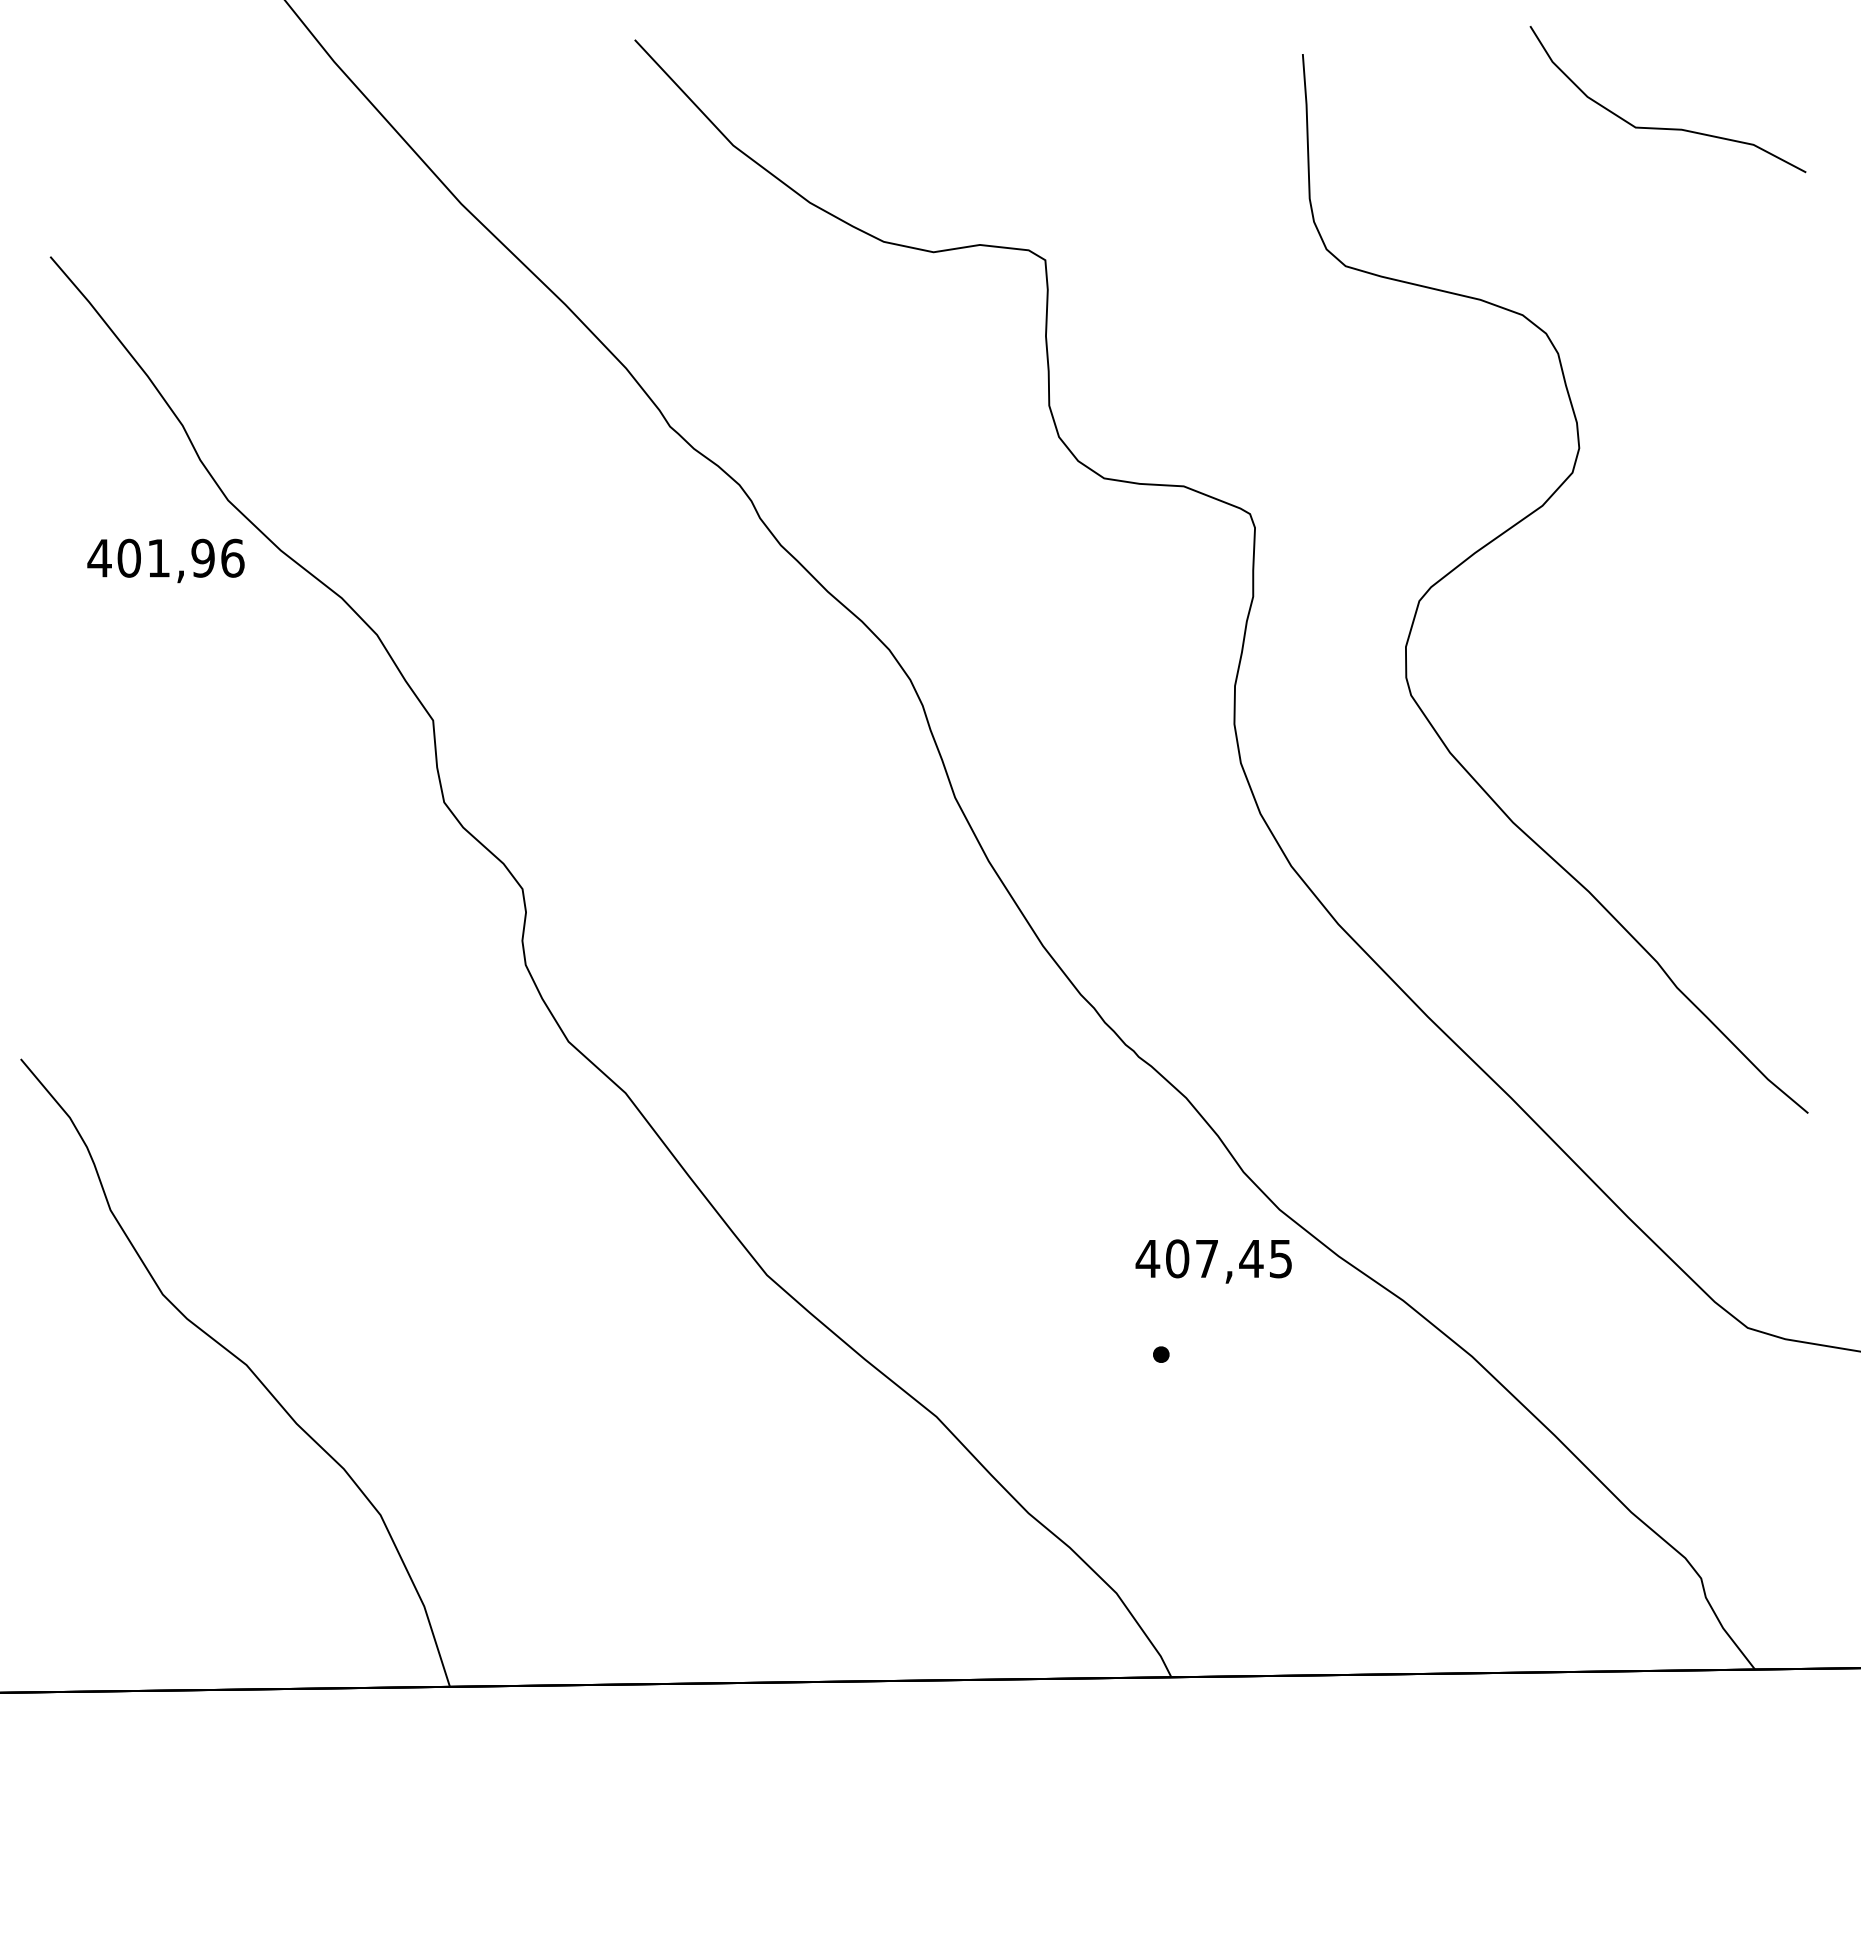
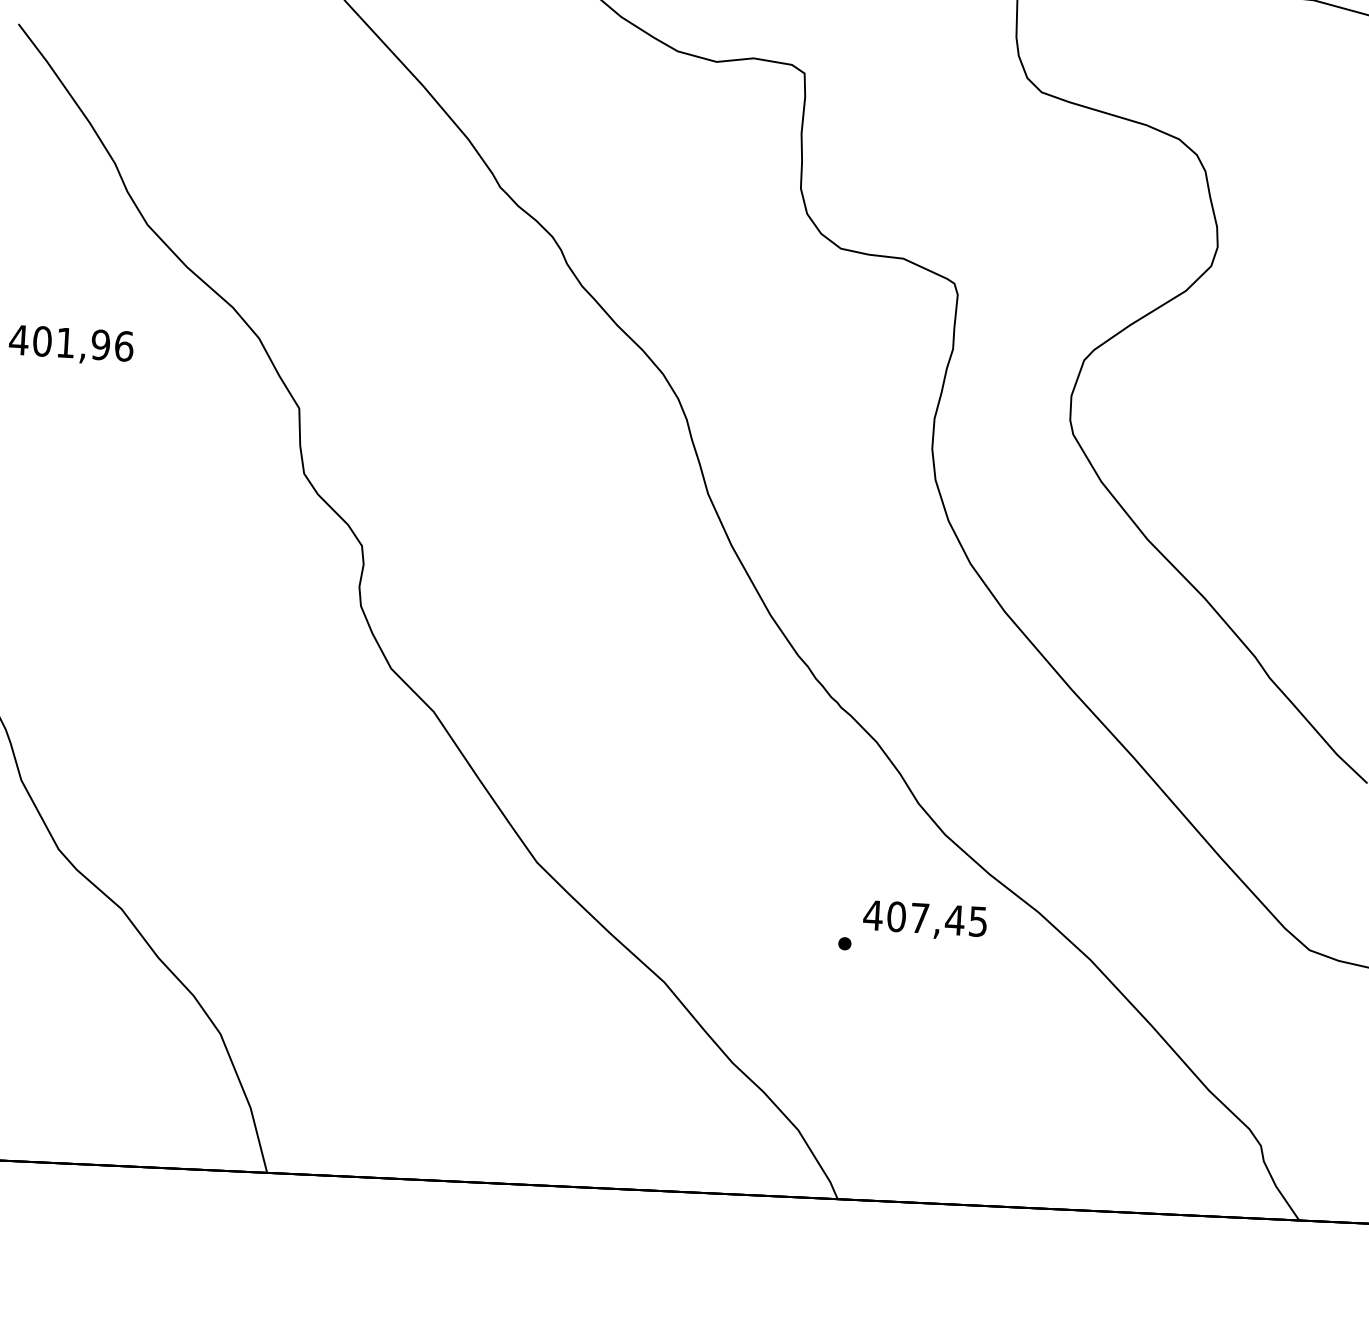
text: (165, 560) -> (70, 344), moved
text: (1213, 1261) -> (924, 920), moved

